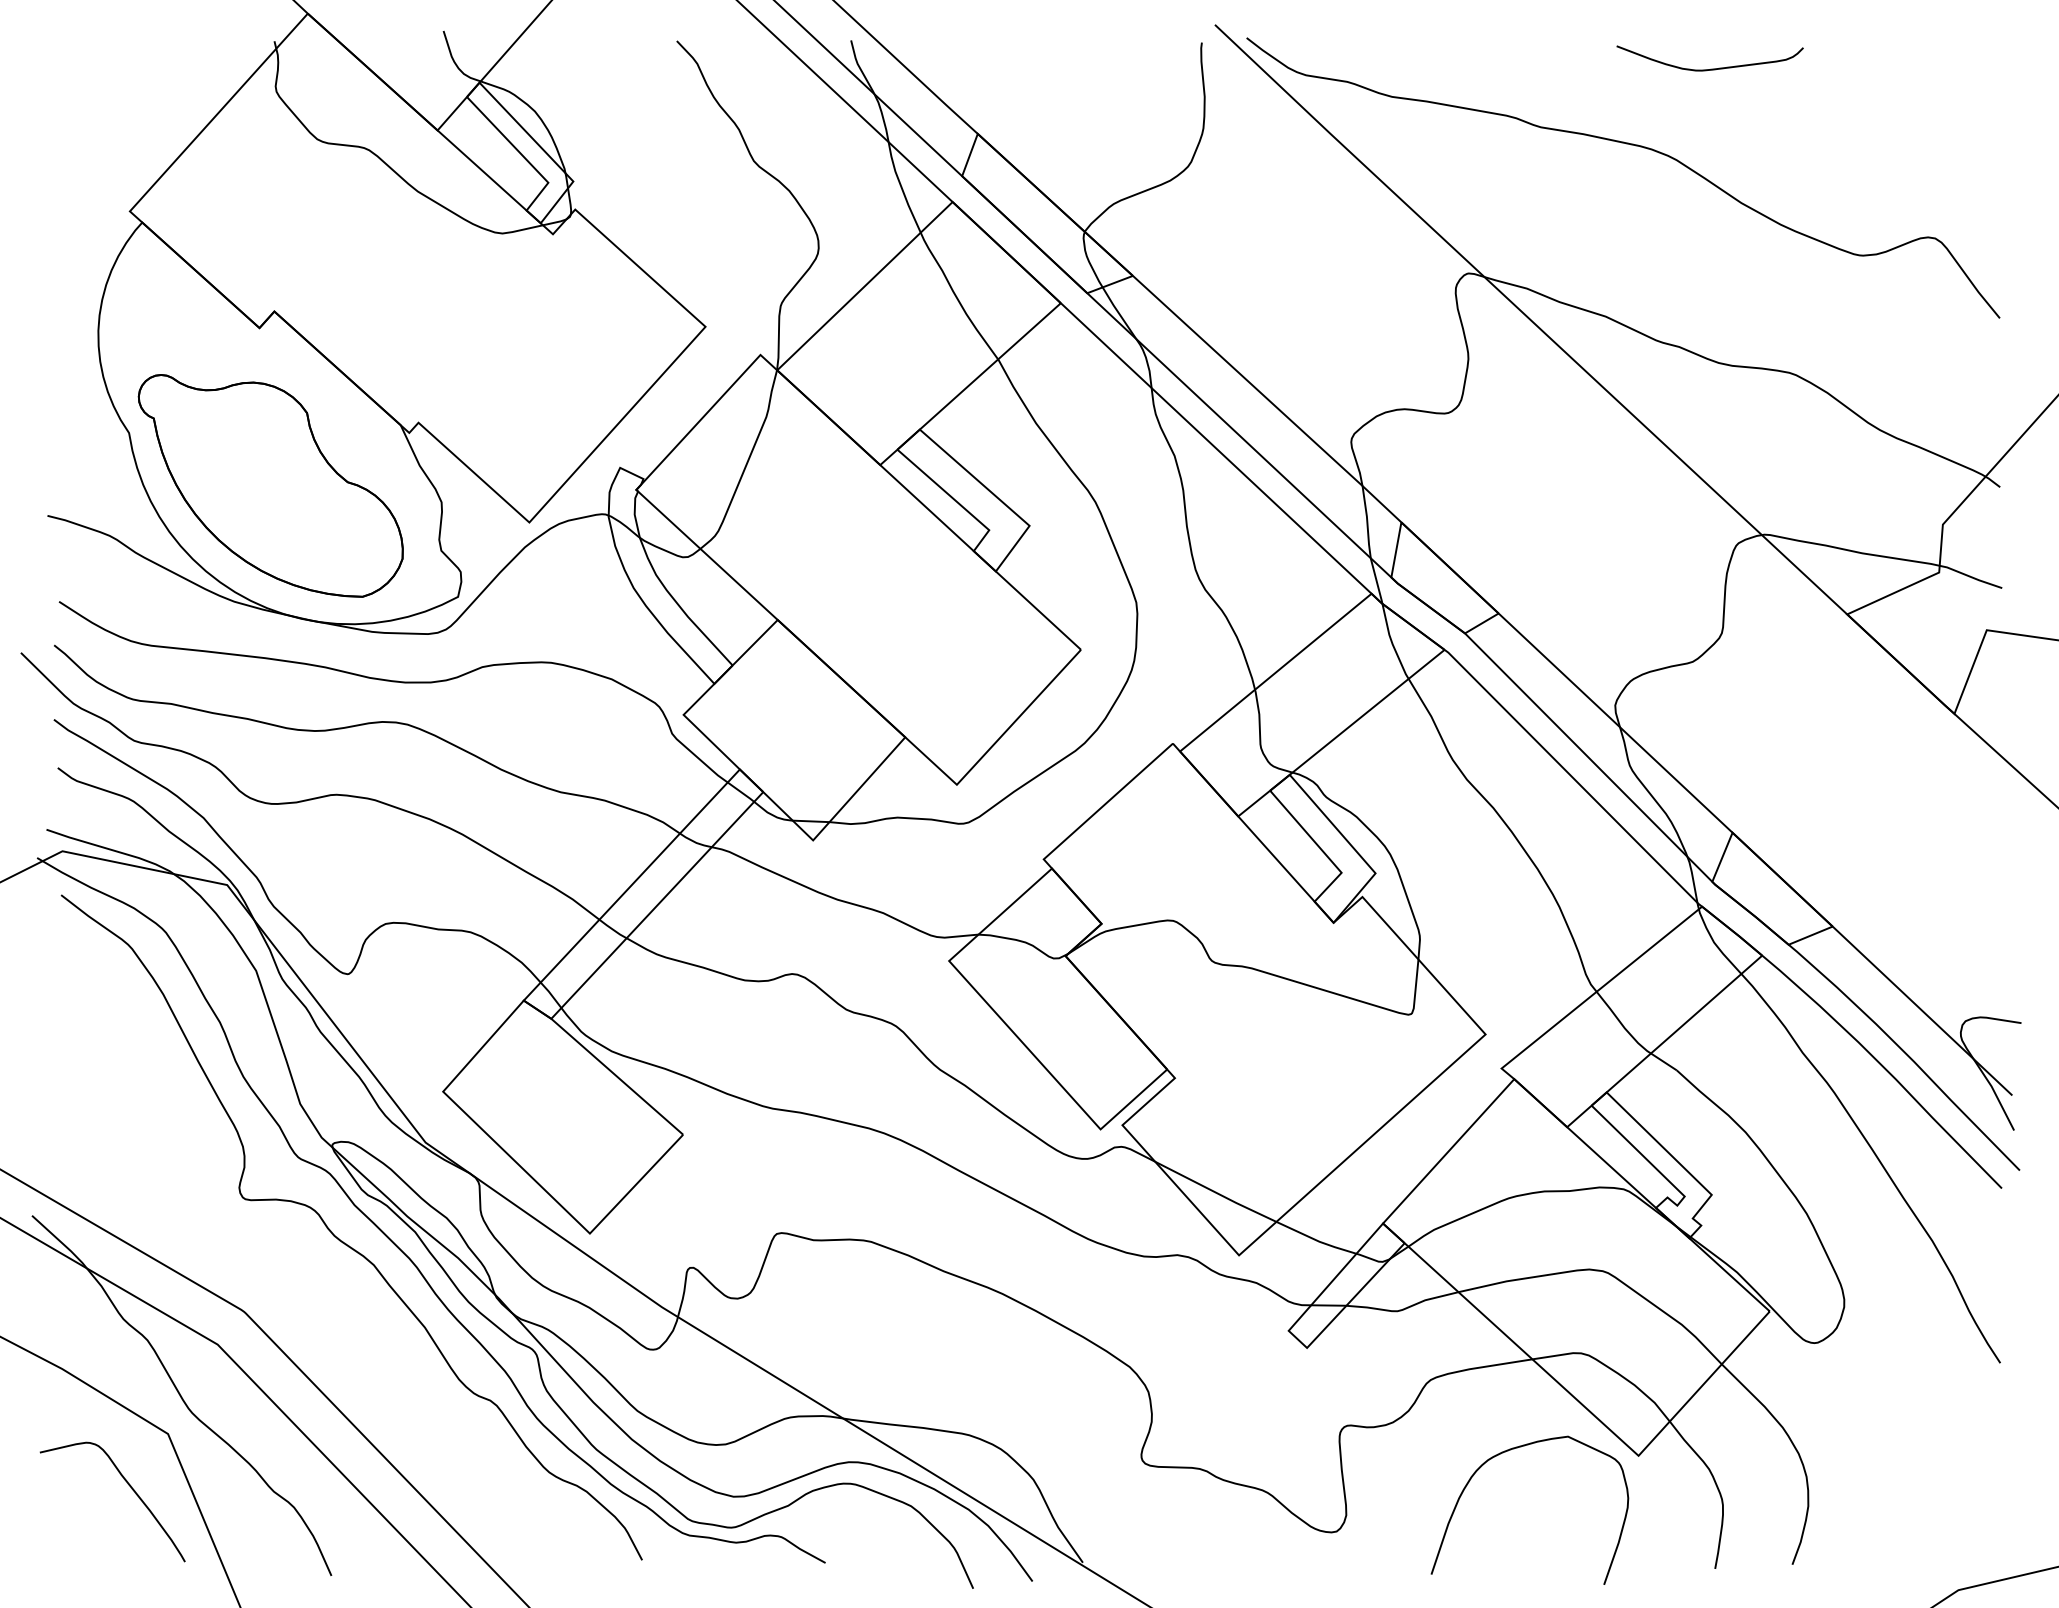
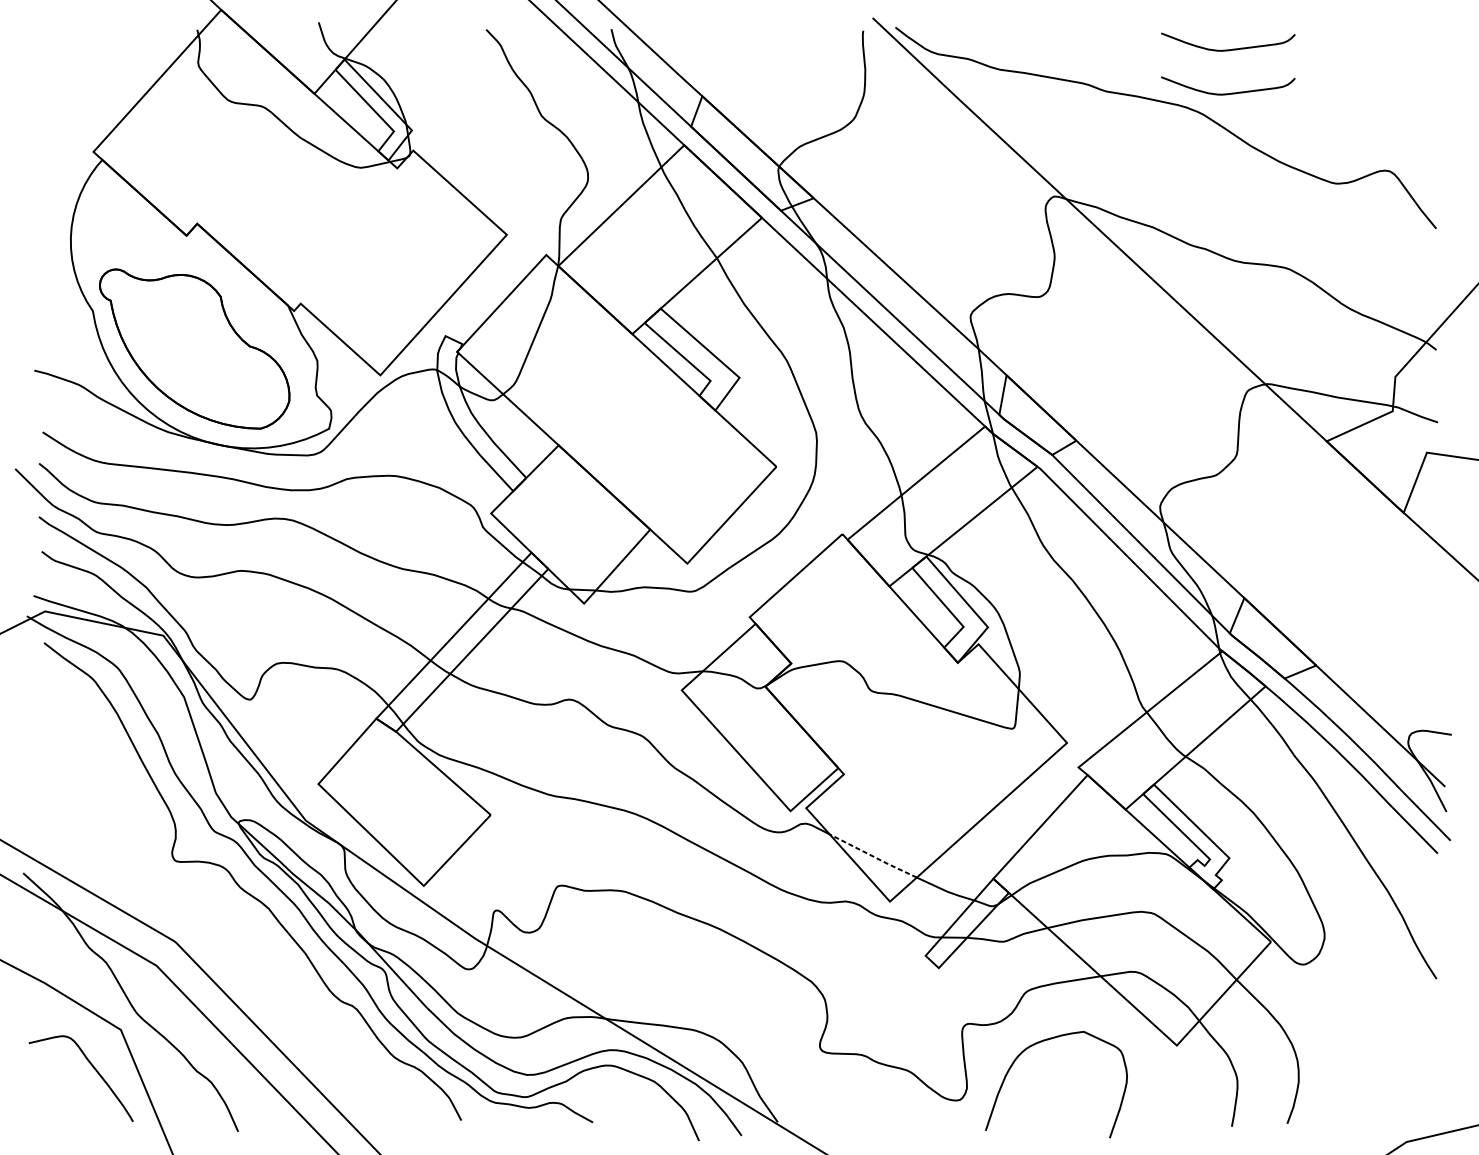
curve: (1710, 129) -> (1228, 93), added
line: (1216, 1192) -> (873, 856), solid -> dashed
curve: (1508, 1451) -> (1041, 1042), moved

